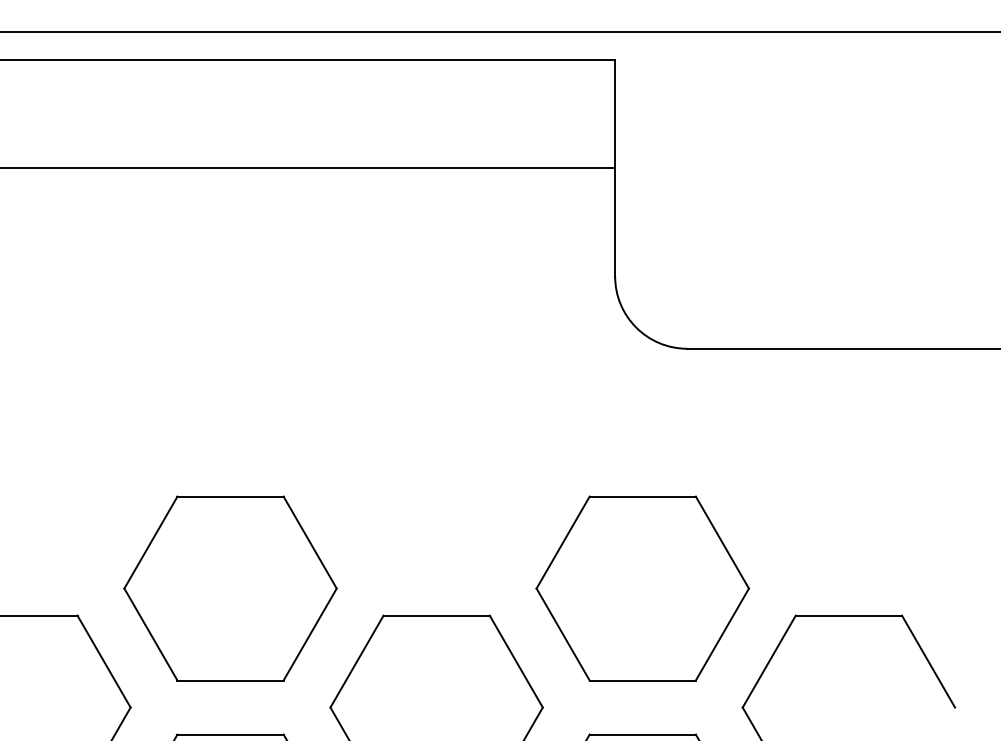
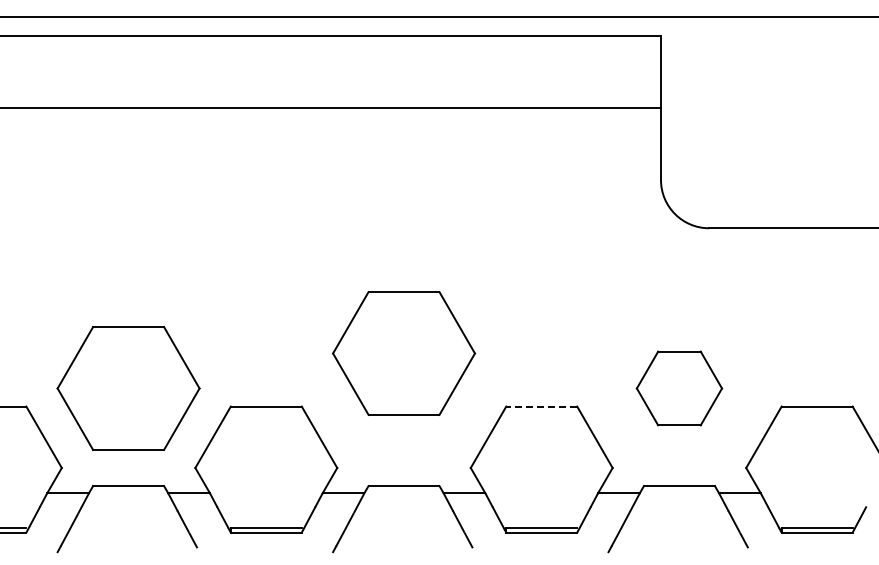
part: (231, 588) -> (404, 353), moved
part: (642, 588) -> (679, 388), size x0.6
line: (436, 615) -> (541, 406), solid -> dashed

